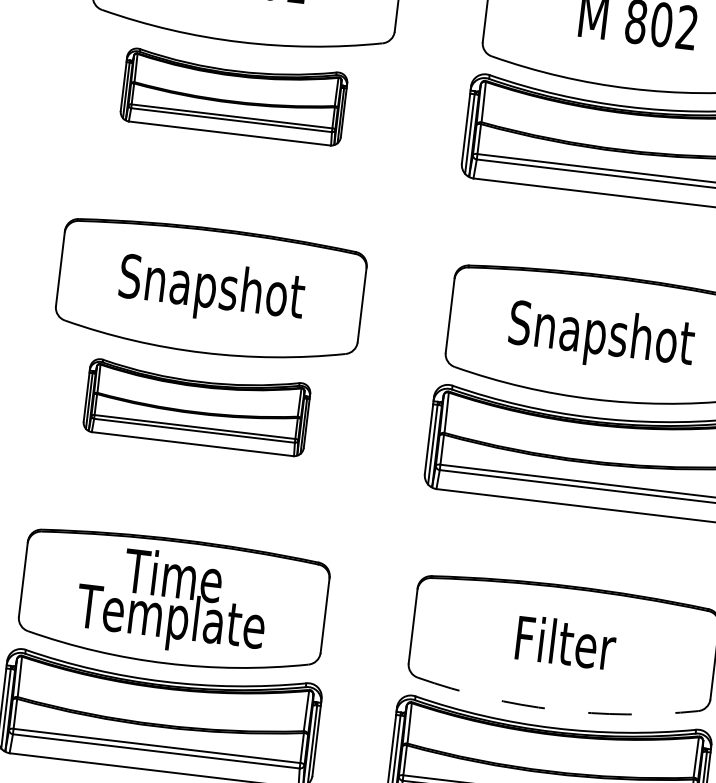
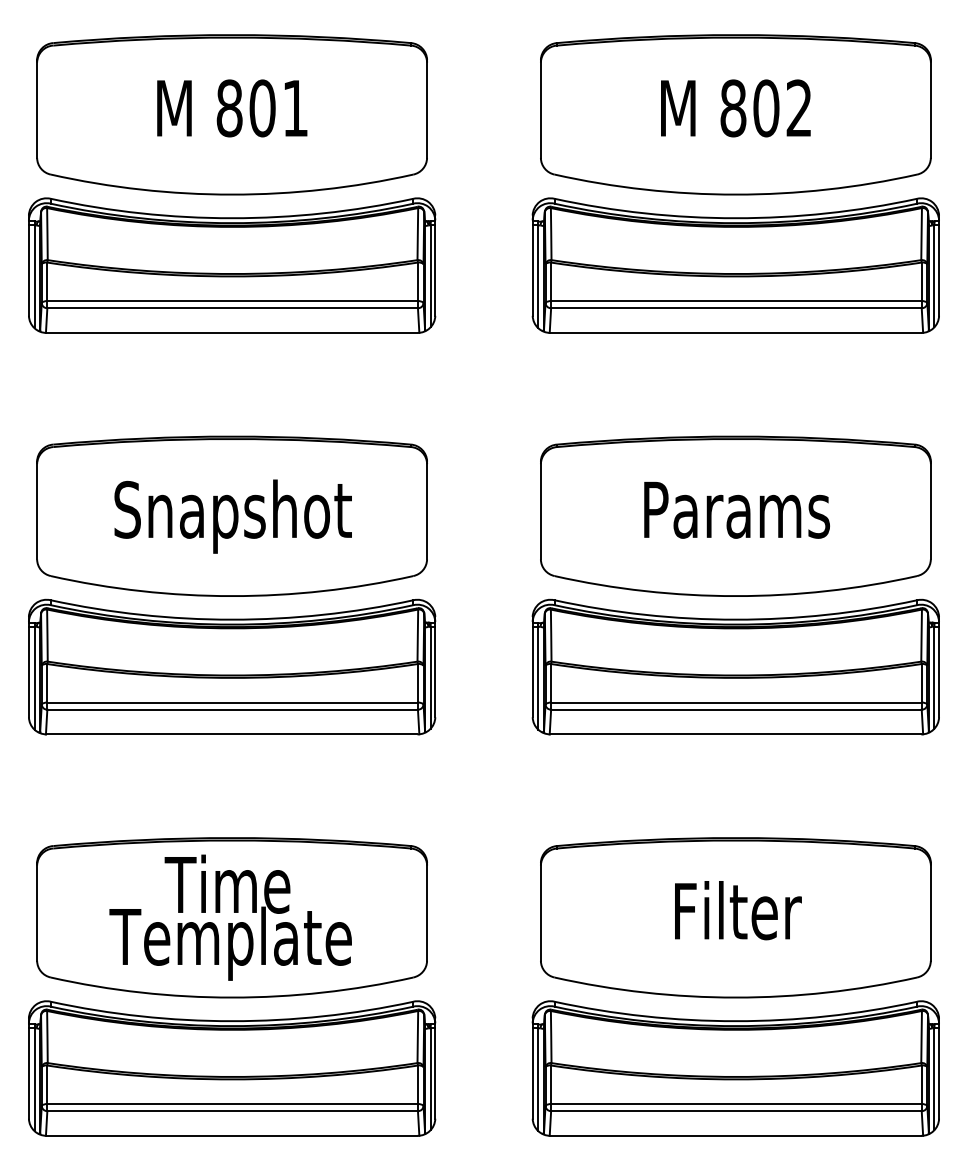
part: (234, 97) -> (232, 265), size x1.43
text: (601, 337) -> (736, 516), Snapshot -> Params
part: (197, 407) -> (232, 666), size x1.43
arc: (555, 709) -> (735, 997), dashed -> solid

